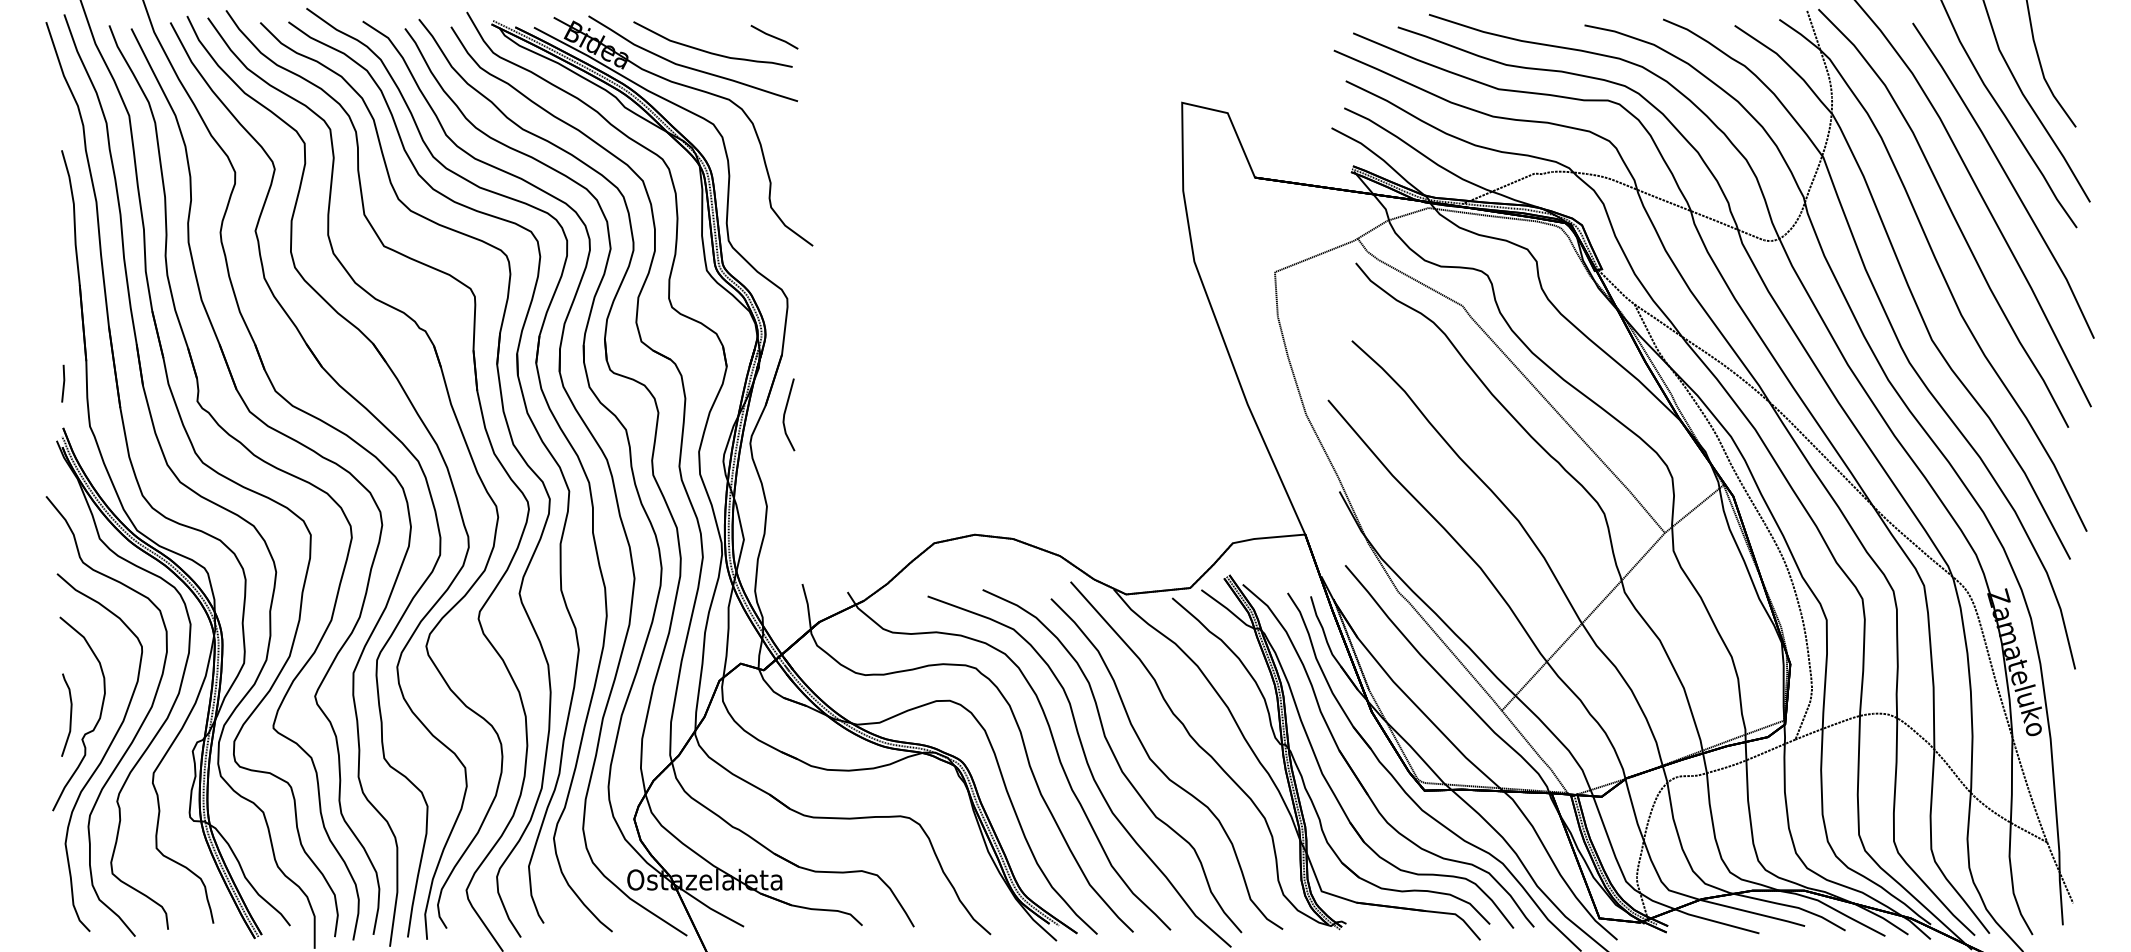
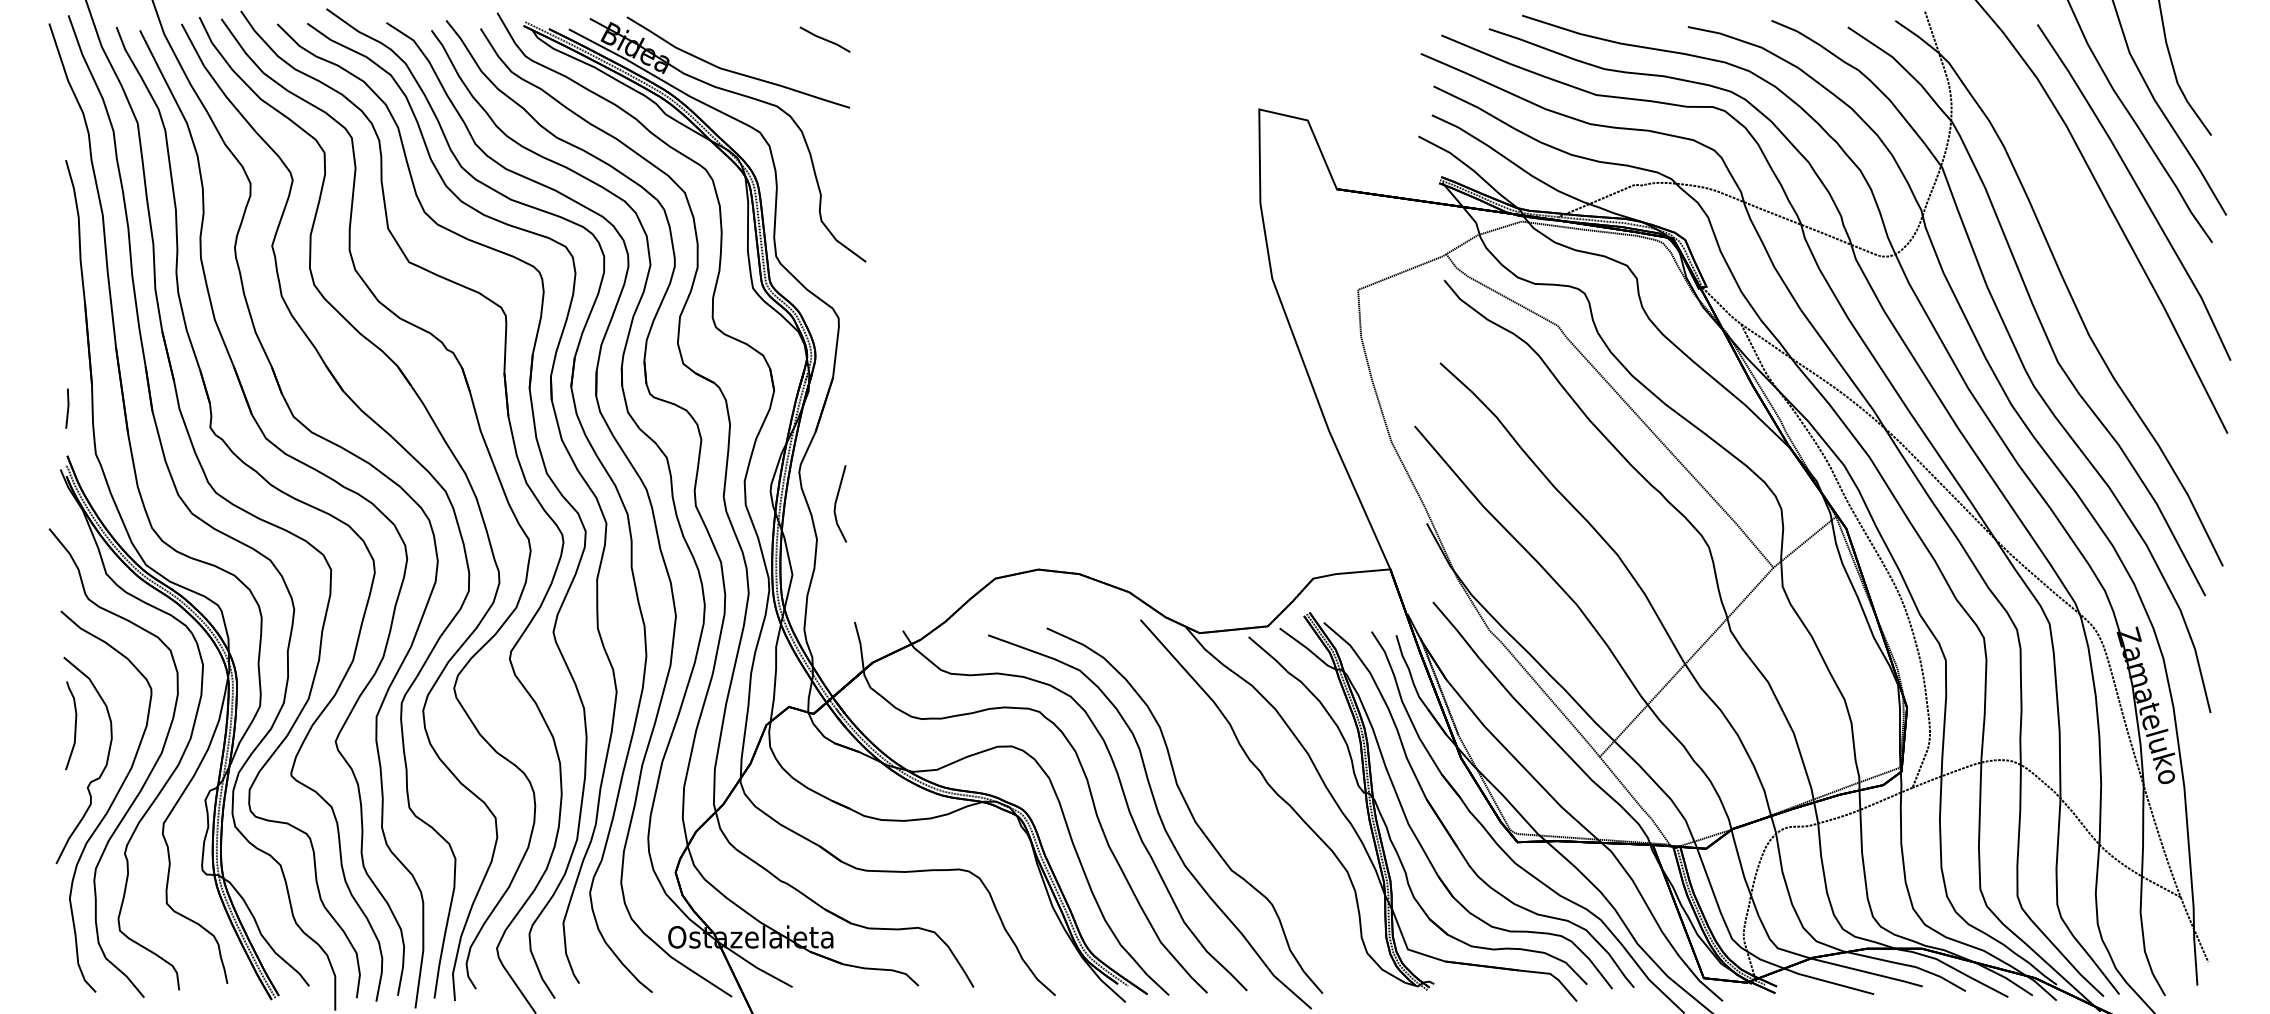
part: (711, 52) -> (757, 55), removed
curve: (1951, 213) -> (2078, 227), removed
part: (789, 414) -> (840, 503), moved
part: (67, 714) -> (71, 725), moved
part: (1159, 767) -> (1235, 817), removed

